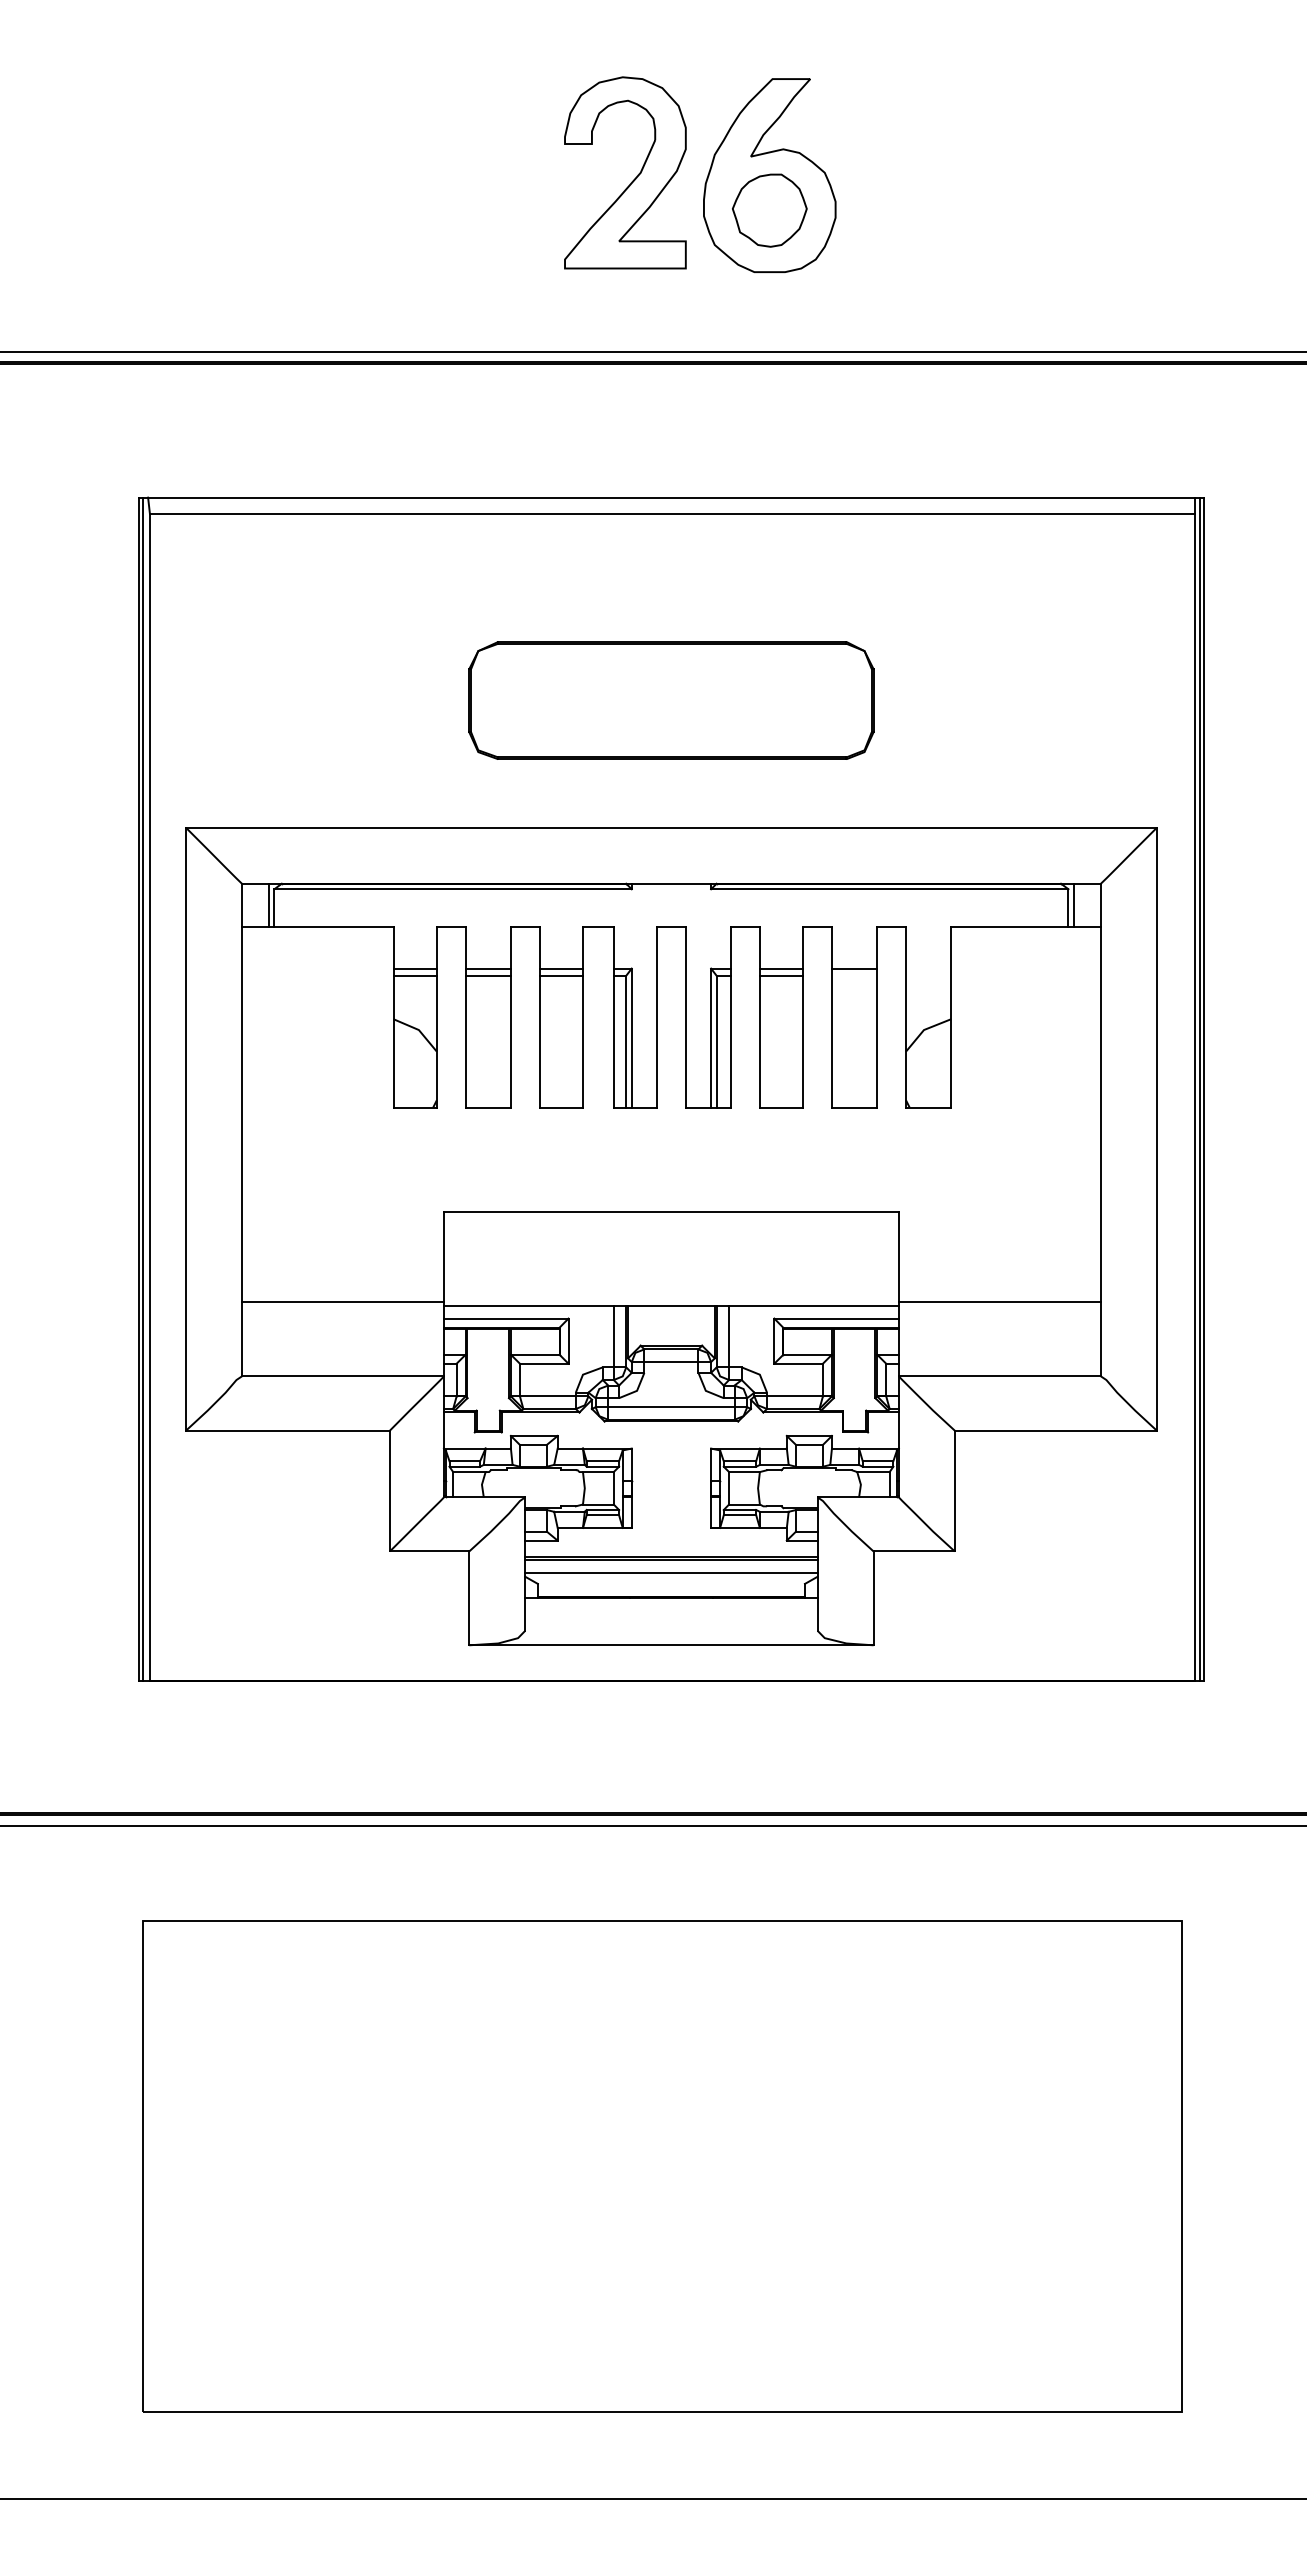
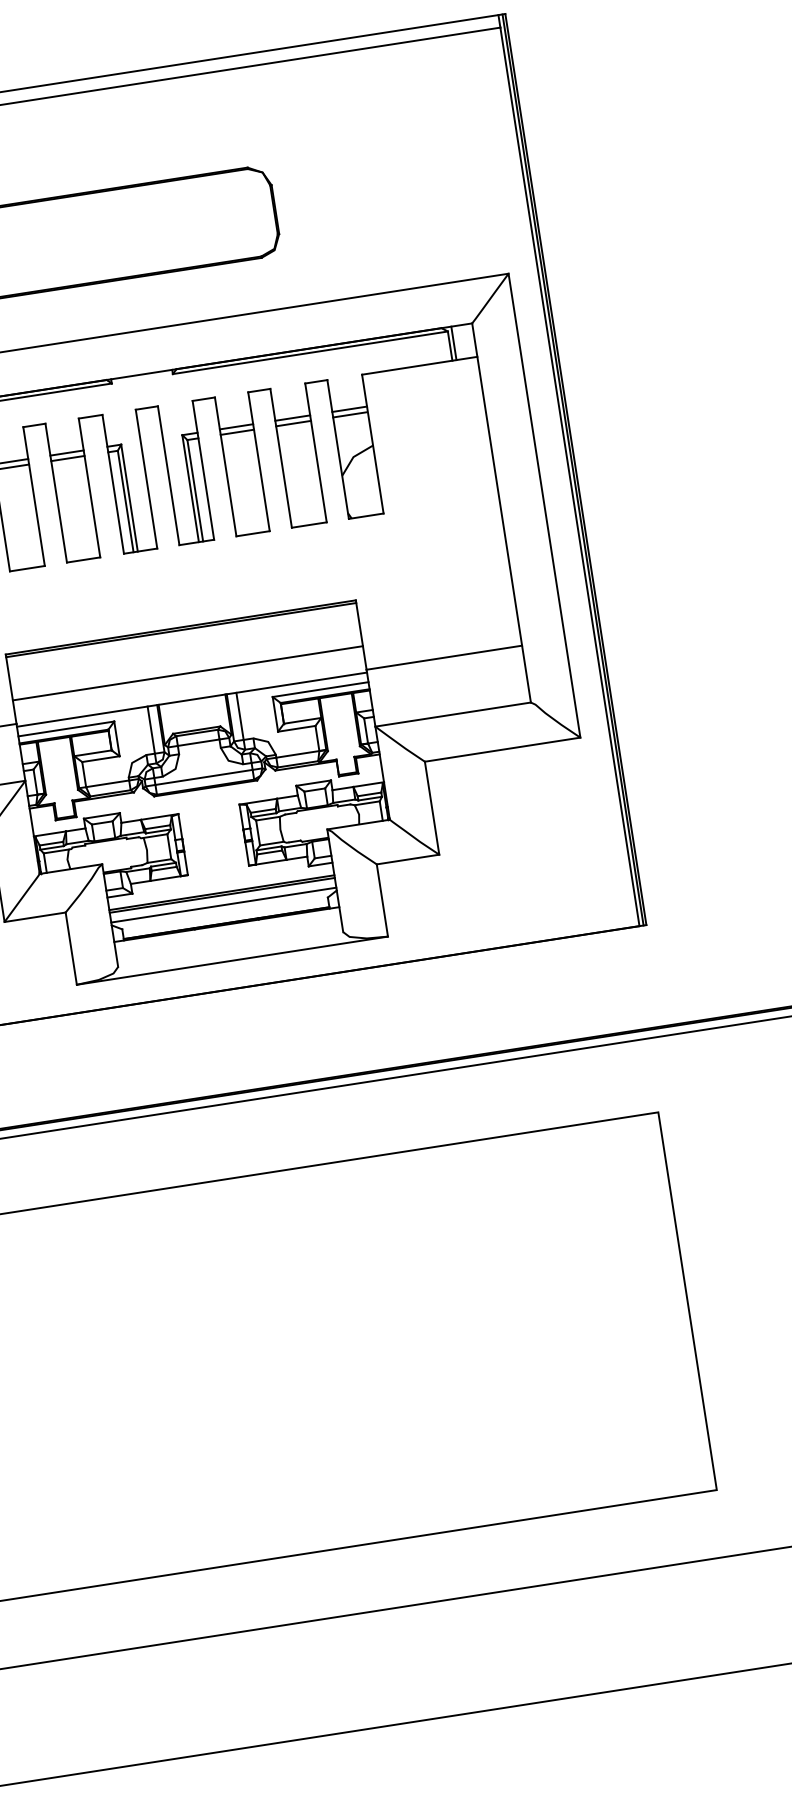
line: (928, 968) -> (349, 409), added
line: (854, 975) -> (293, 423), added
line: (927, 975) -> (349, 414), added
line: (671, 1215) -> (181, 629), added
line: (671, 1271) -> (187, 673), added

